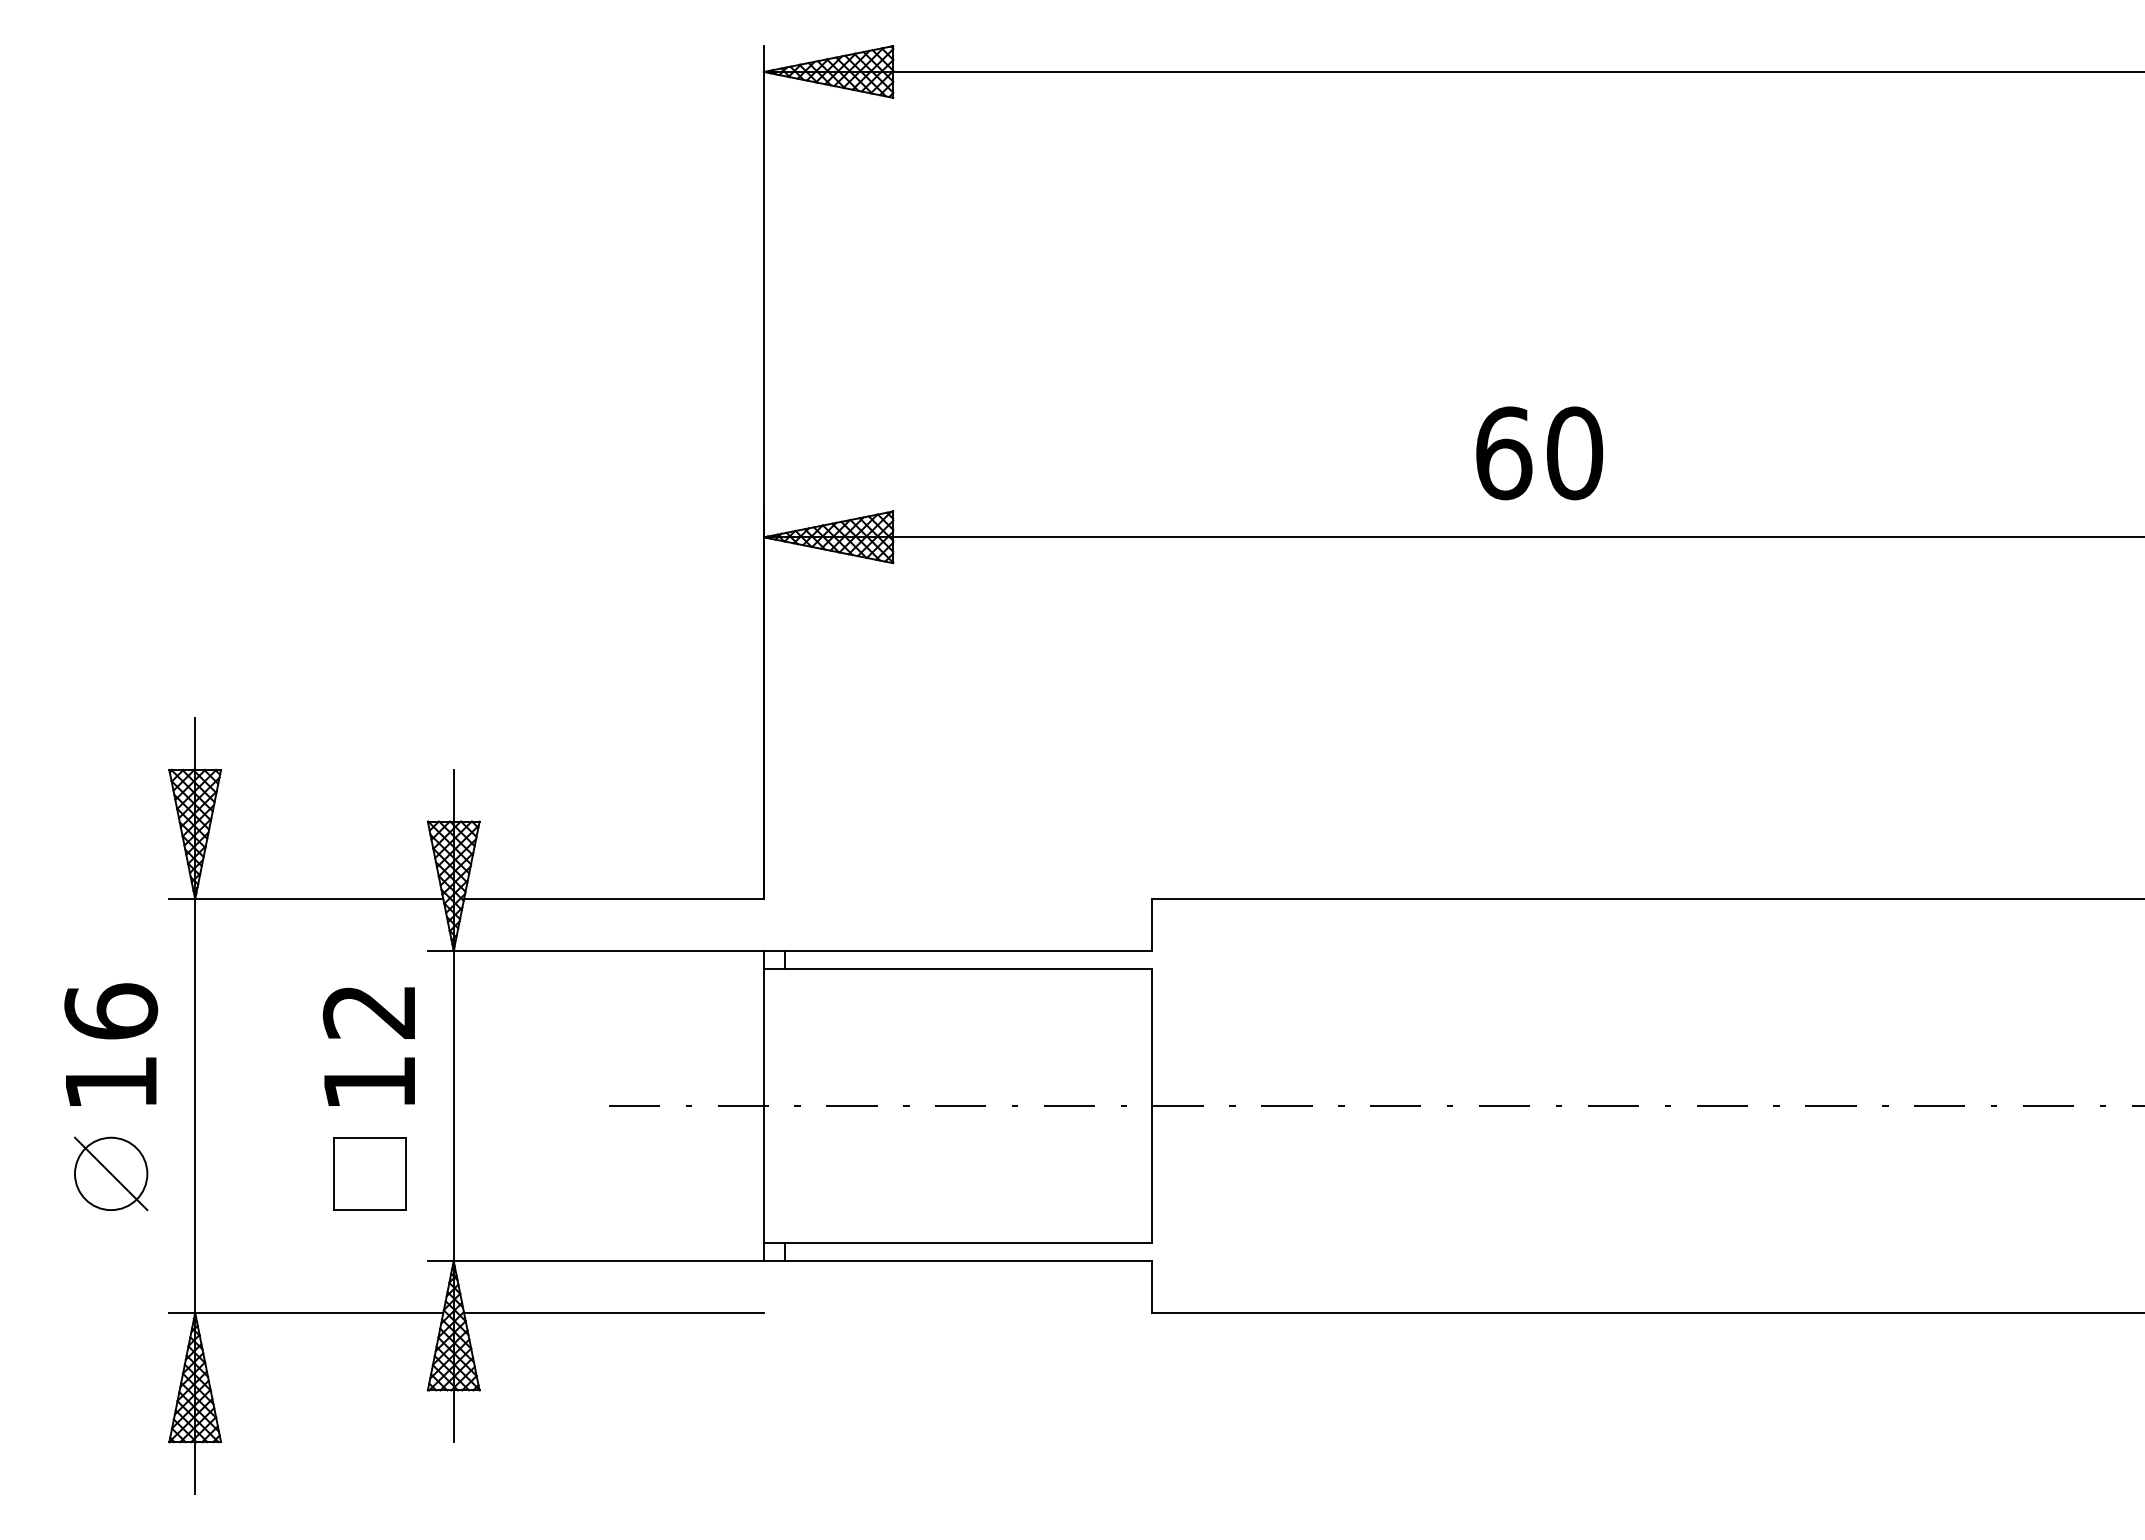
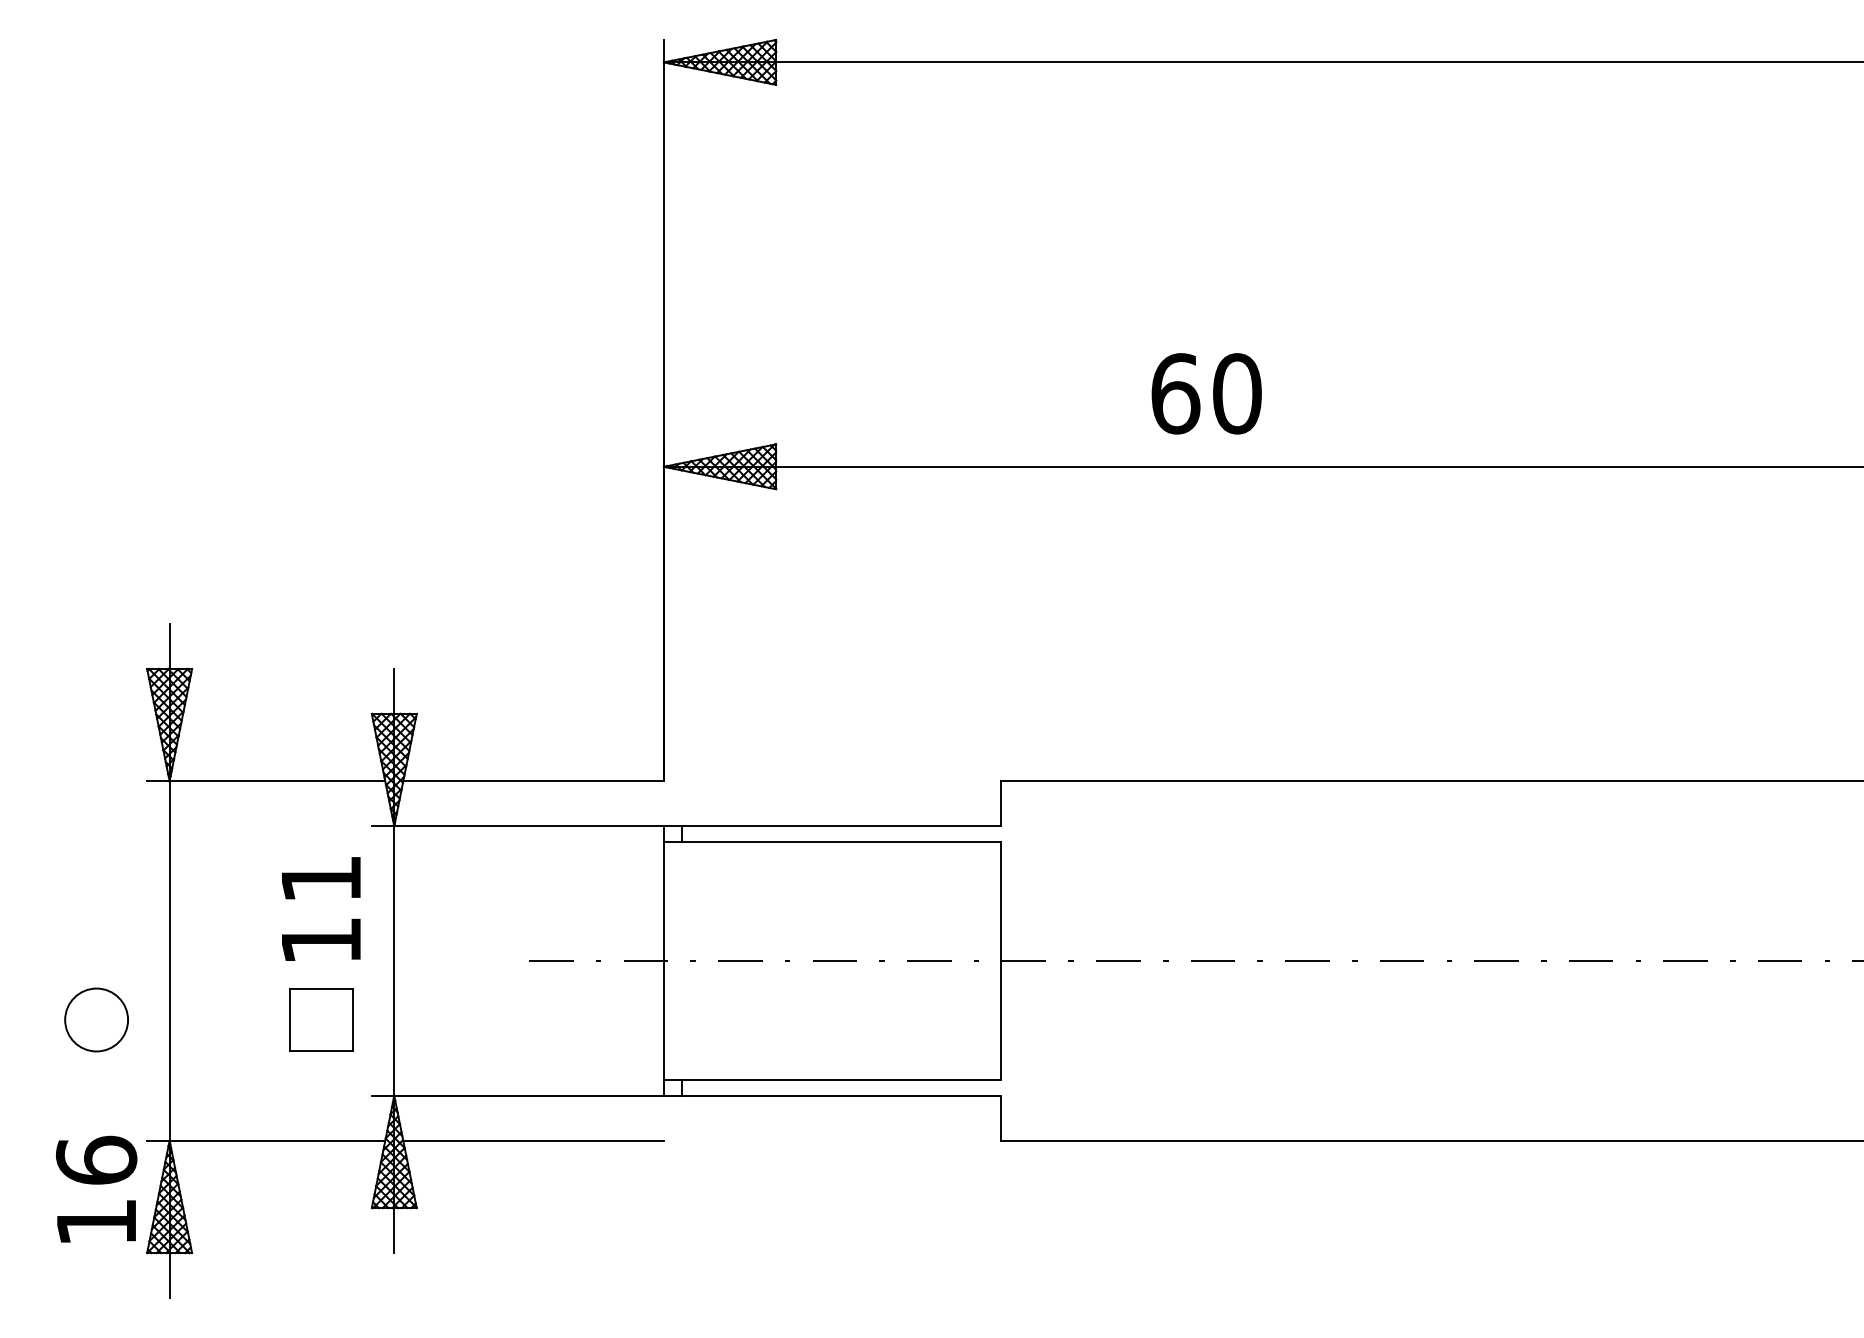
text: (1539, 453) -> (1206, 393), moved
text: (368, 1012) -> (320, 879), 12 -> 11
text: (111, 1044) -> (96, 1189), moved
line: (111, 1173) -> (96, 1019), removed

